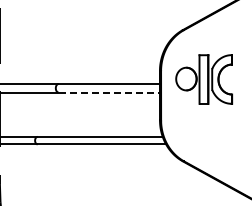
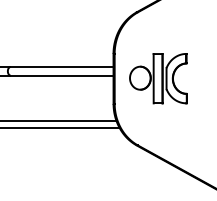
part: (204, 79) -> (158, 78), moved
line: (109, 92) -> (62, 75), dashed -> solid

